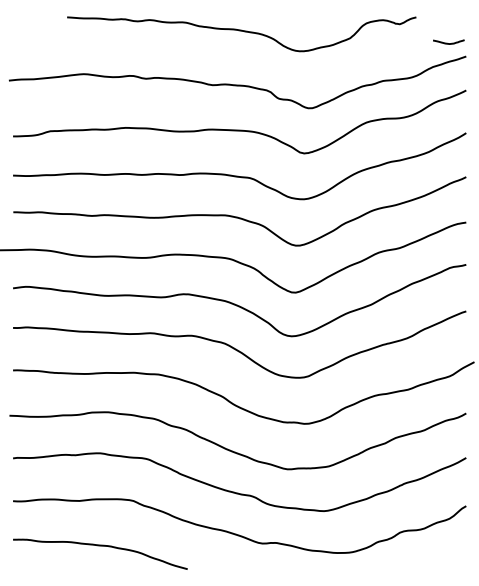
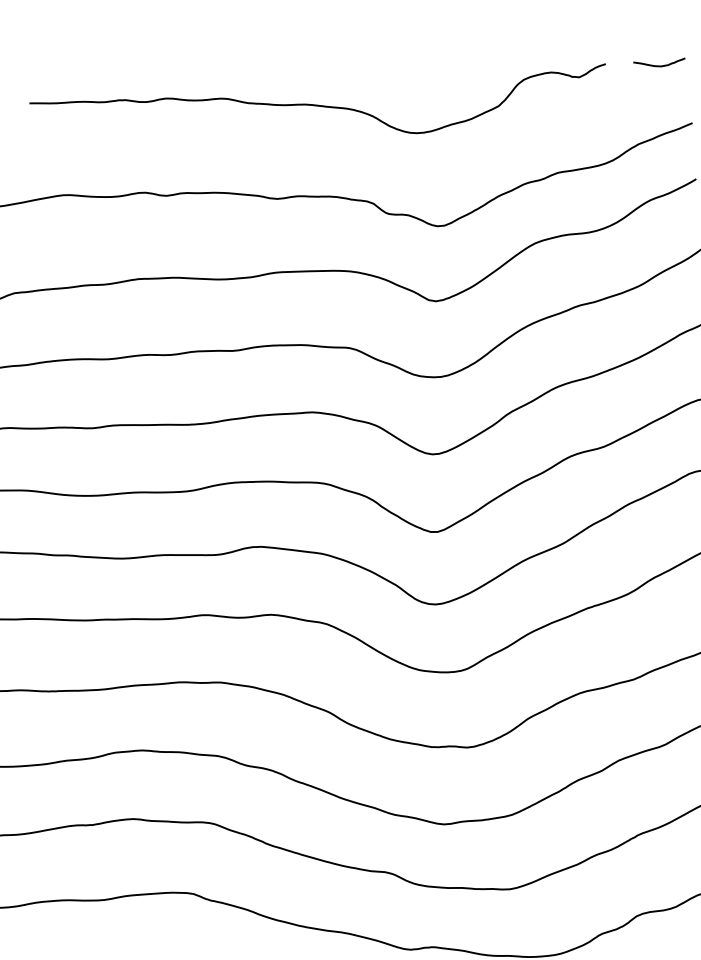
curve: (447, 42) -> (657, 64), moved

